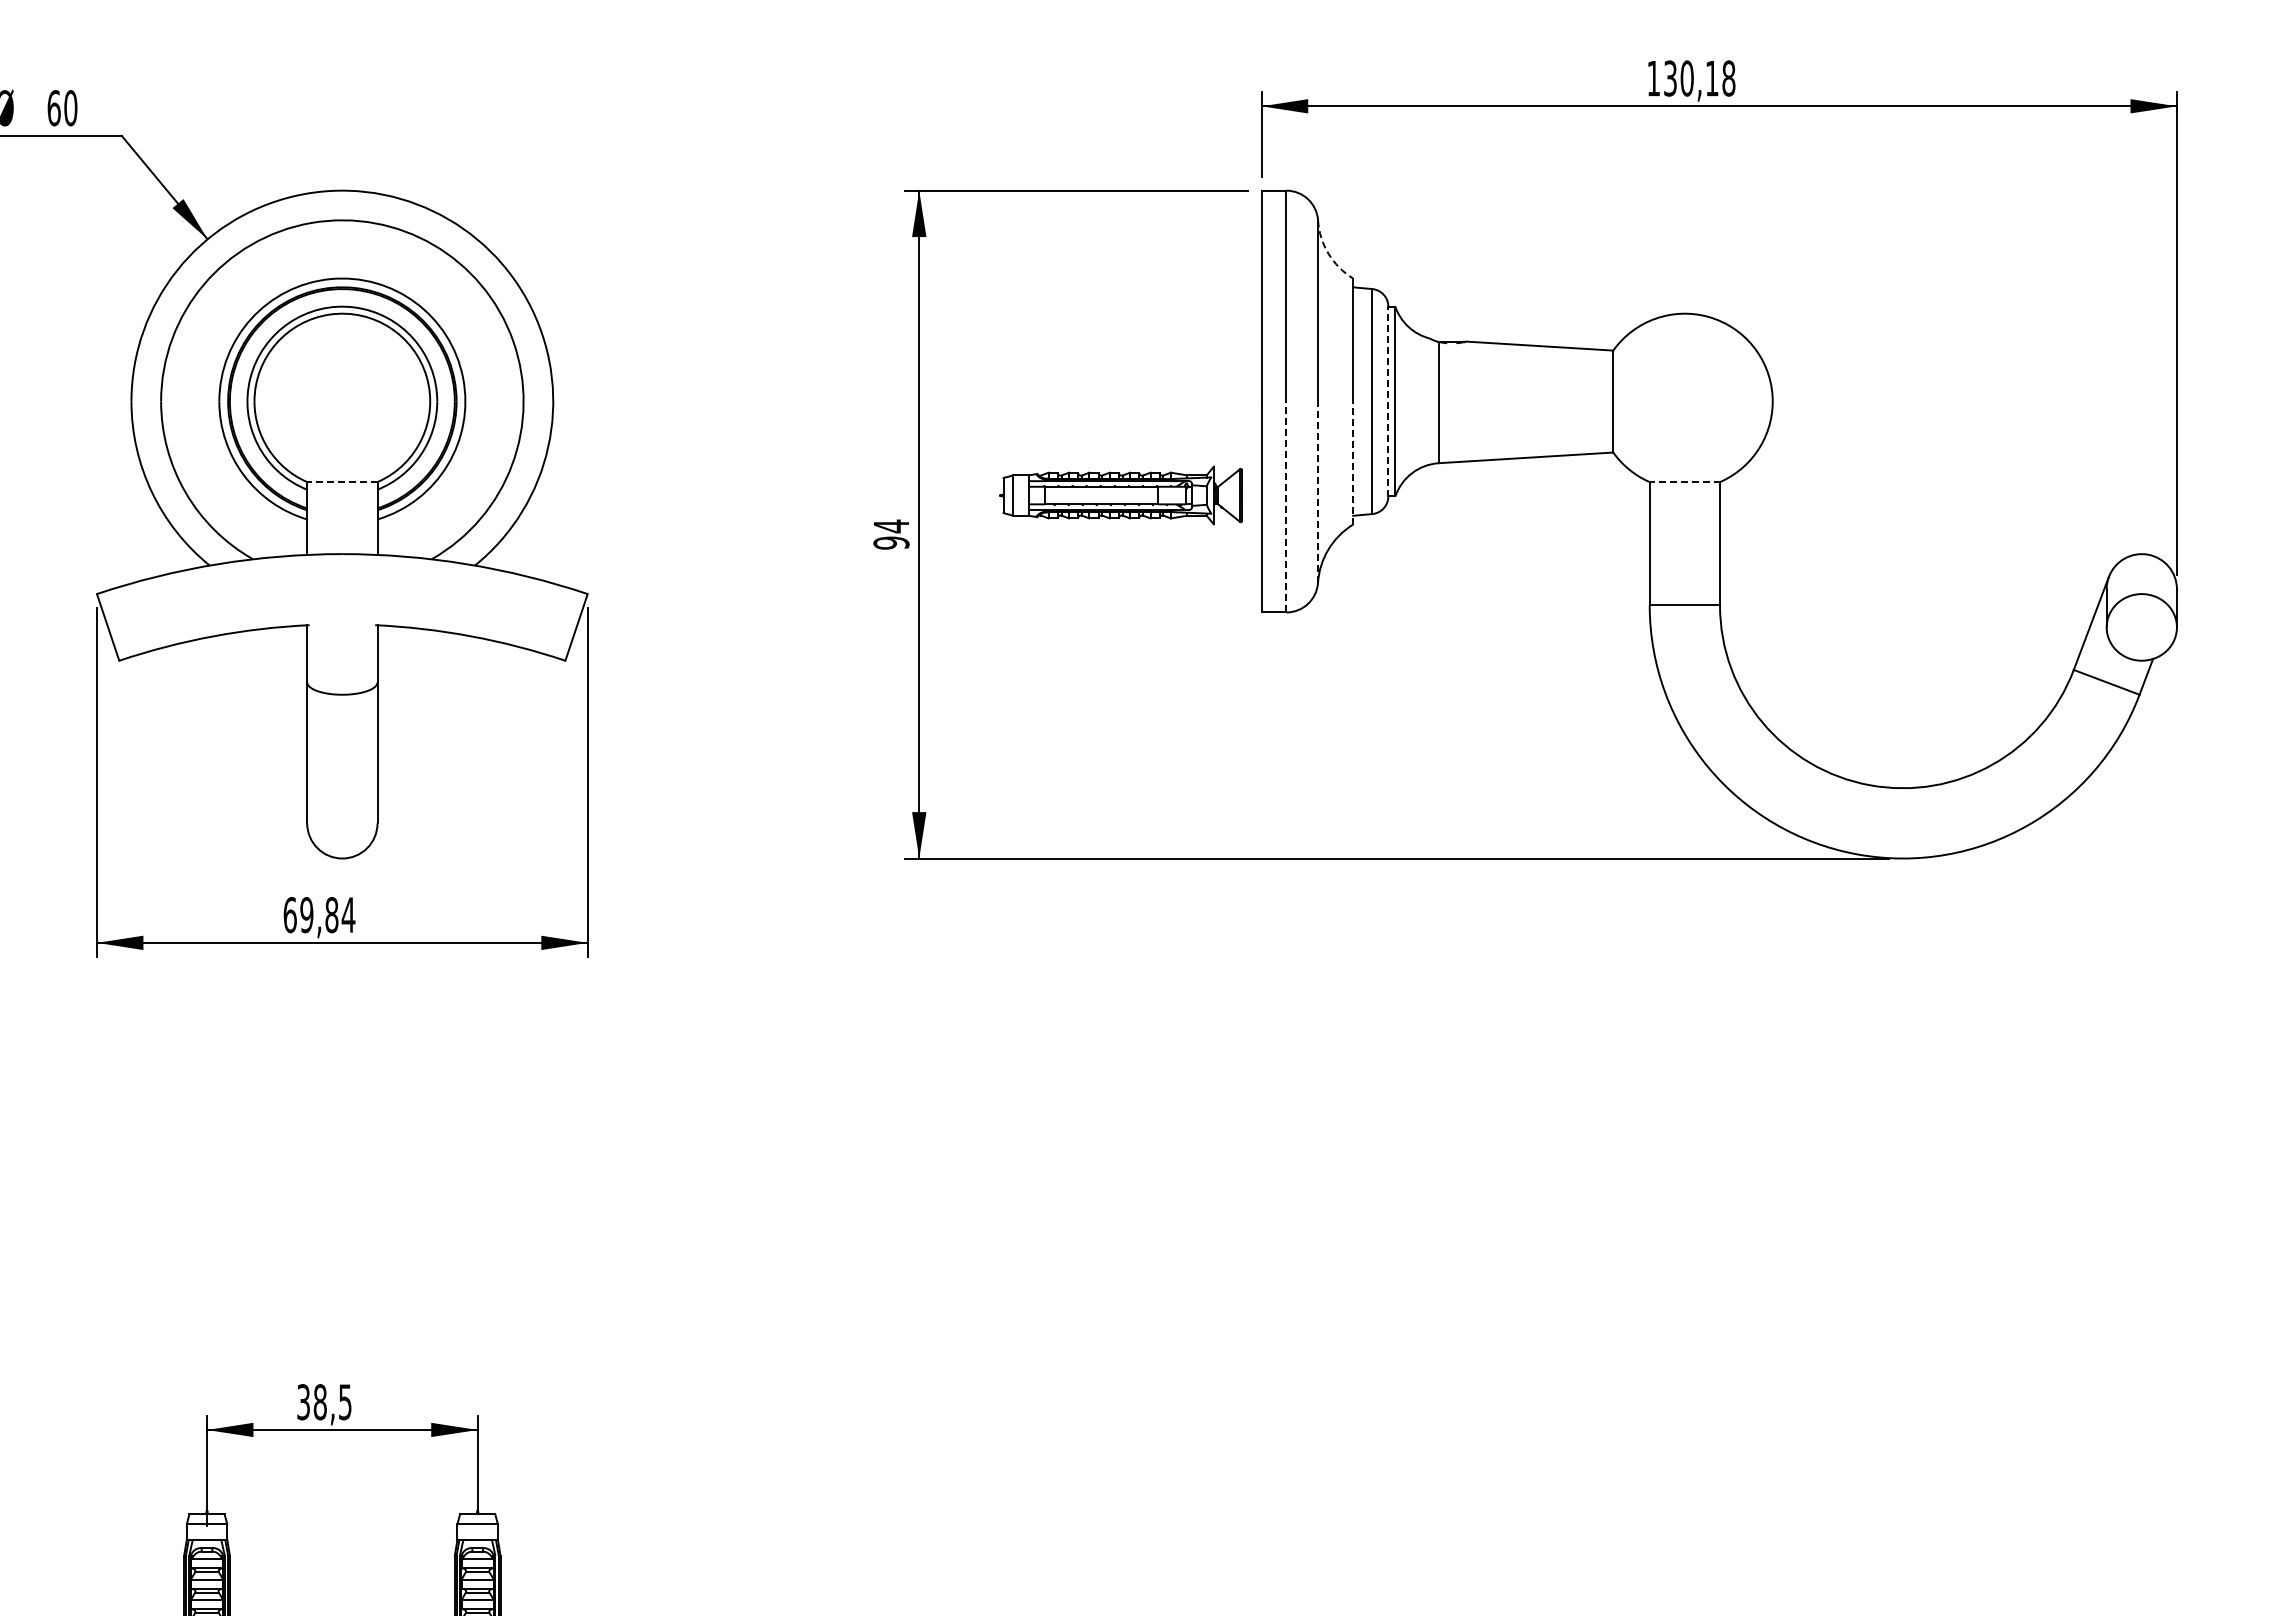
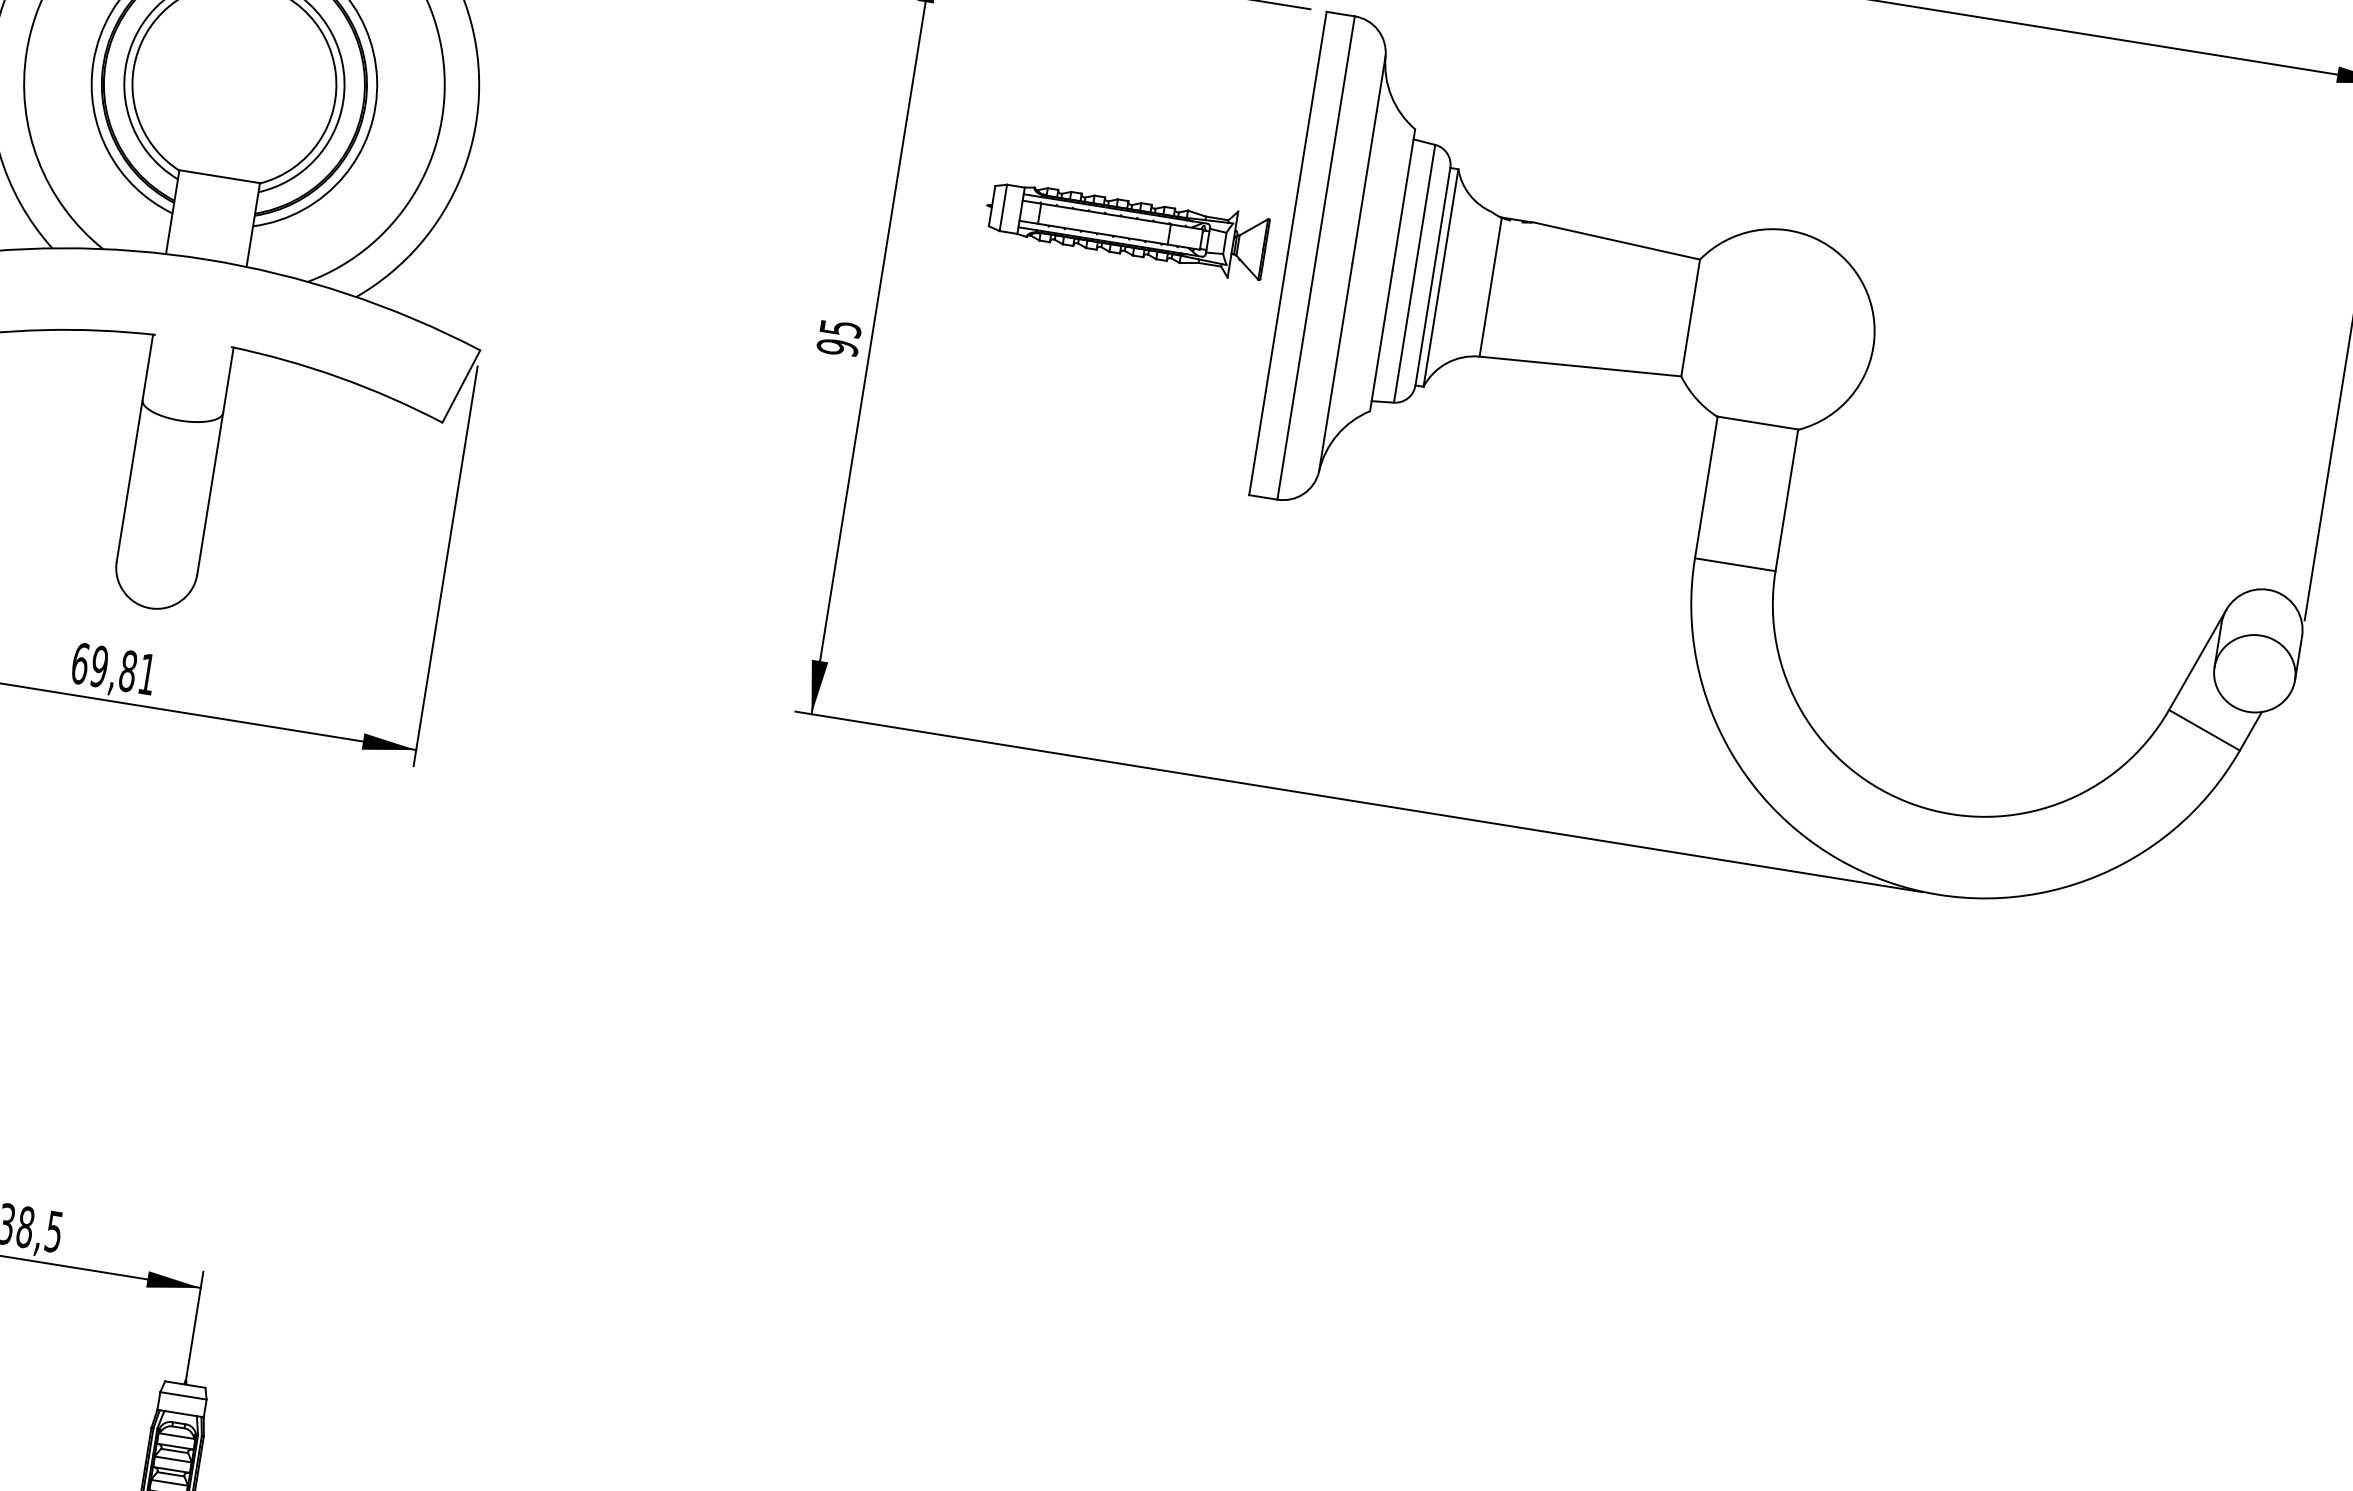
arc: (1328, 253) -> (1391, 96), dashed -> solid
line: (1388, 401) -> (1433, 276), dashed -> solid
line: (1353, 463) -> (1381, 341), dashed -> solid
line: (342, 481) -> (219, 176), dashed -> solid
line: (1684, 481) -> (1757, 422), dashed -> solid
line: (1318, 492) -> (1336, 368), dashed -> solid
part: (1120, 495) -> (1126, 227), moved
line: (1286, 506) -> (1296, 378), dashed -> solid
text: (891, 526) -> (840, 328), 94 -> 95
text: (348, 914) -> (147, 673), 69,84 -> 69,81

